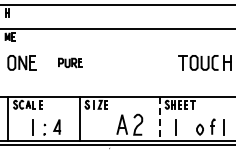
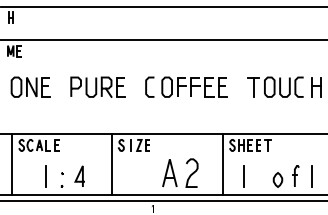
part: (70, 62) -> (98, 86), size x1.67
part: (134, 62) -> (186, 86), added
line: (160, 118) -> (223, 164), dashed -> solid

